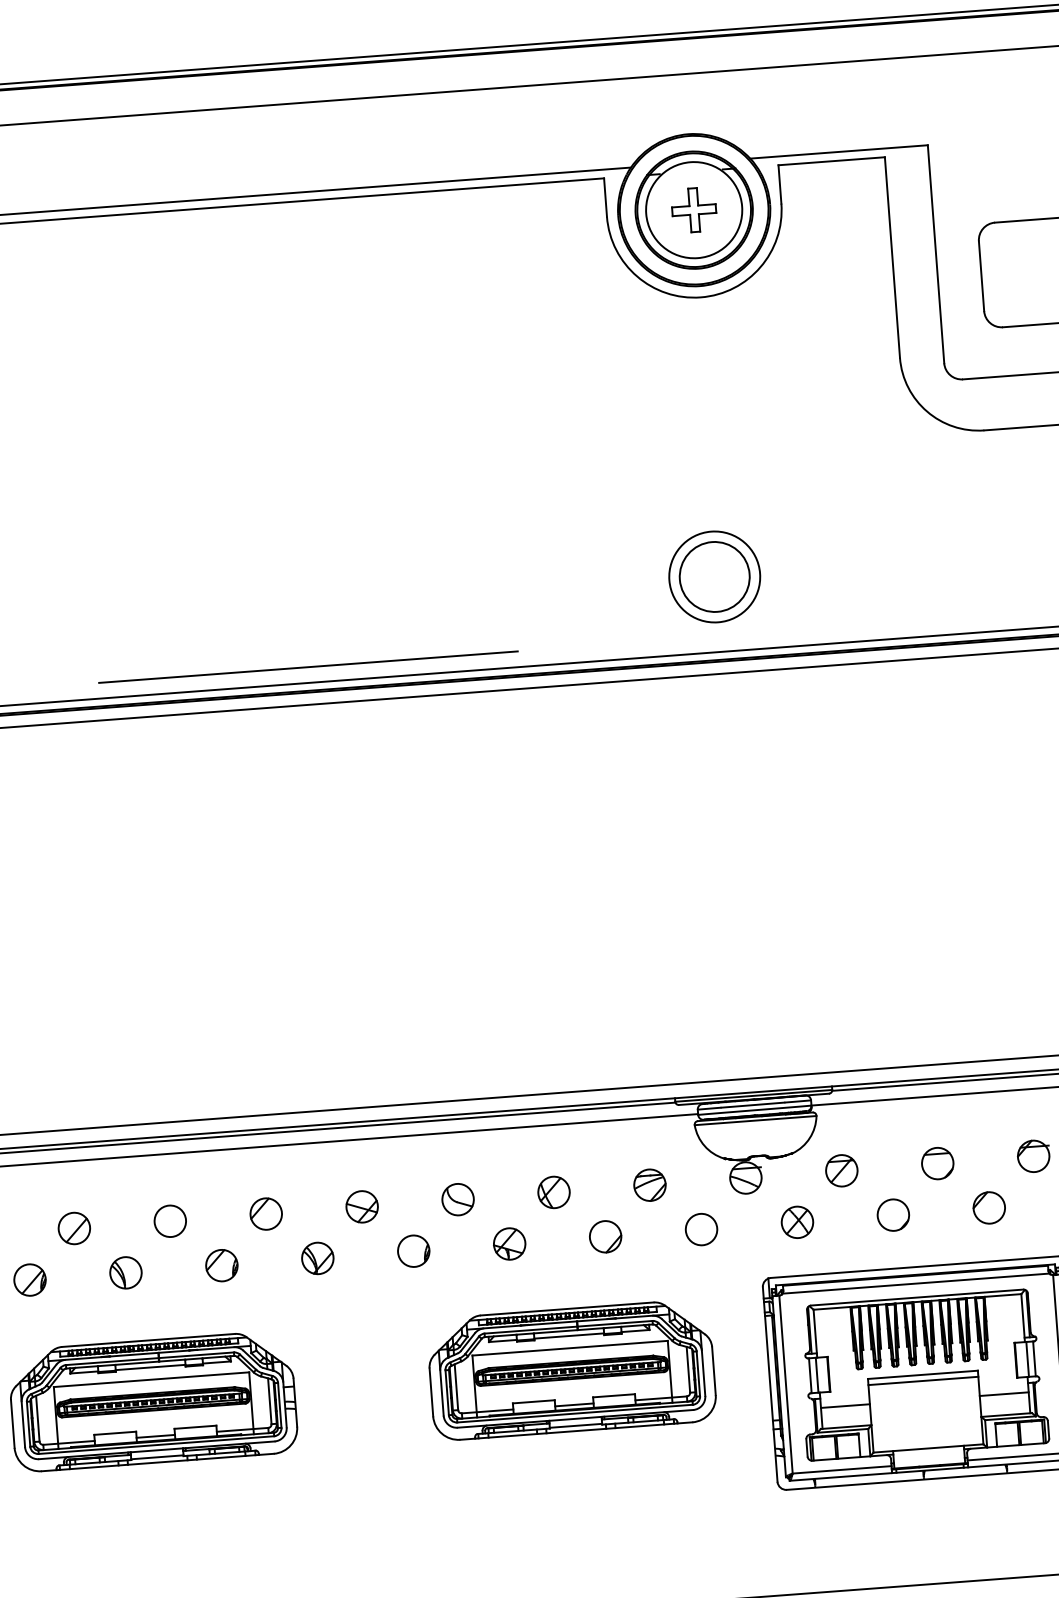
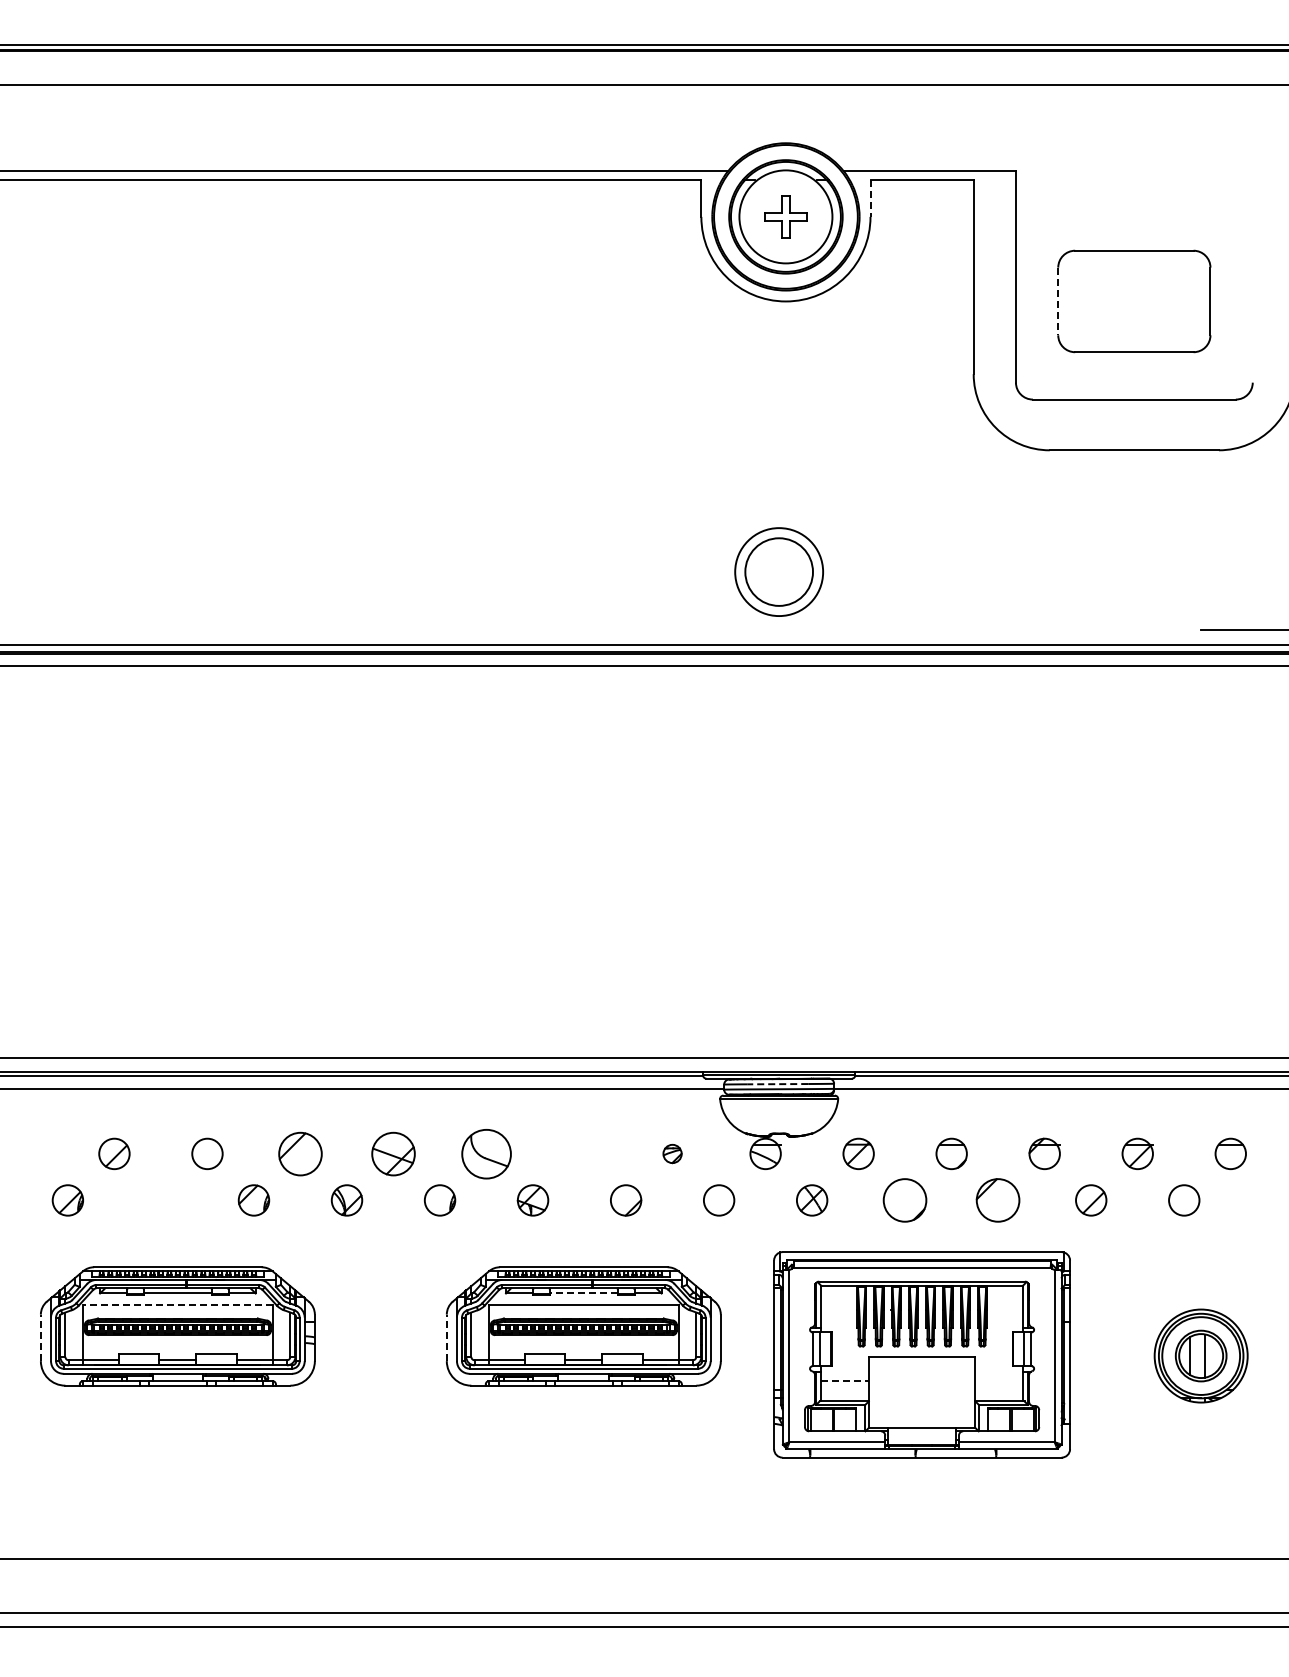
line: (779, 184) -> (870, 198), solid -> dashed
line: (981, 276) -> (1058, 301), solid -> dashed
line: (308, 667) -> (380, 629), removed
line: (752, 1105) -> (777, 1084), solid -> dashed
part: (649, 1184) -> (672, 1153), size x0.6
part: (553, 1191) -> (579, 1153), removed
part: (458, 1199) -> (486, 1153), size x1.6
part: (362, 1206) -> (393, 1153), size x1.4
part: (989, 1207) -> (998, 1200), size x1.4
part: (266, 1213) -> (300, 1153), size x1.4
circle: (893, 1215) -> (905, 1200), size x1.4
part: (125, 1272) -> (160, 1200), removed
line: (568, 1336) -> (583, 1293), solid -> dashed
line: (151, 1379) -> (177, 1305), solid -> dashed
line: (922, 1380) -> (921, 1362), removed
line: (431, 1392) -> (446, 1337), solid -> dashed
line: (1003, 1394) -> (998, 1381), removed
line: (845, 1406) -> (845, 1381), solid -> dashed
line: (12, 1423) -> (40, 1337), solid -> dashed

